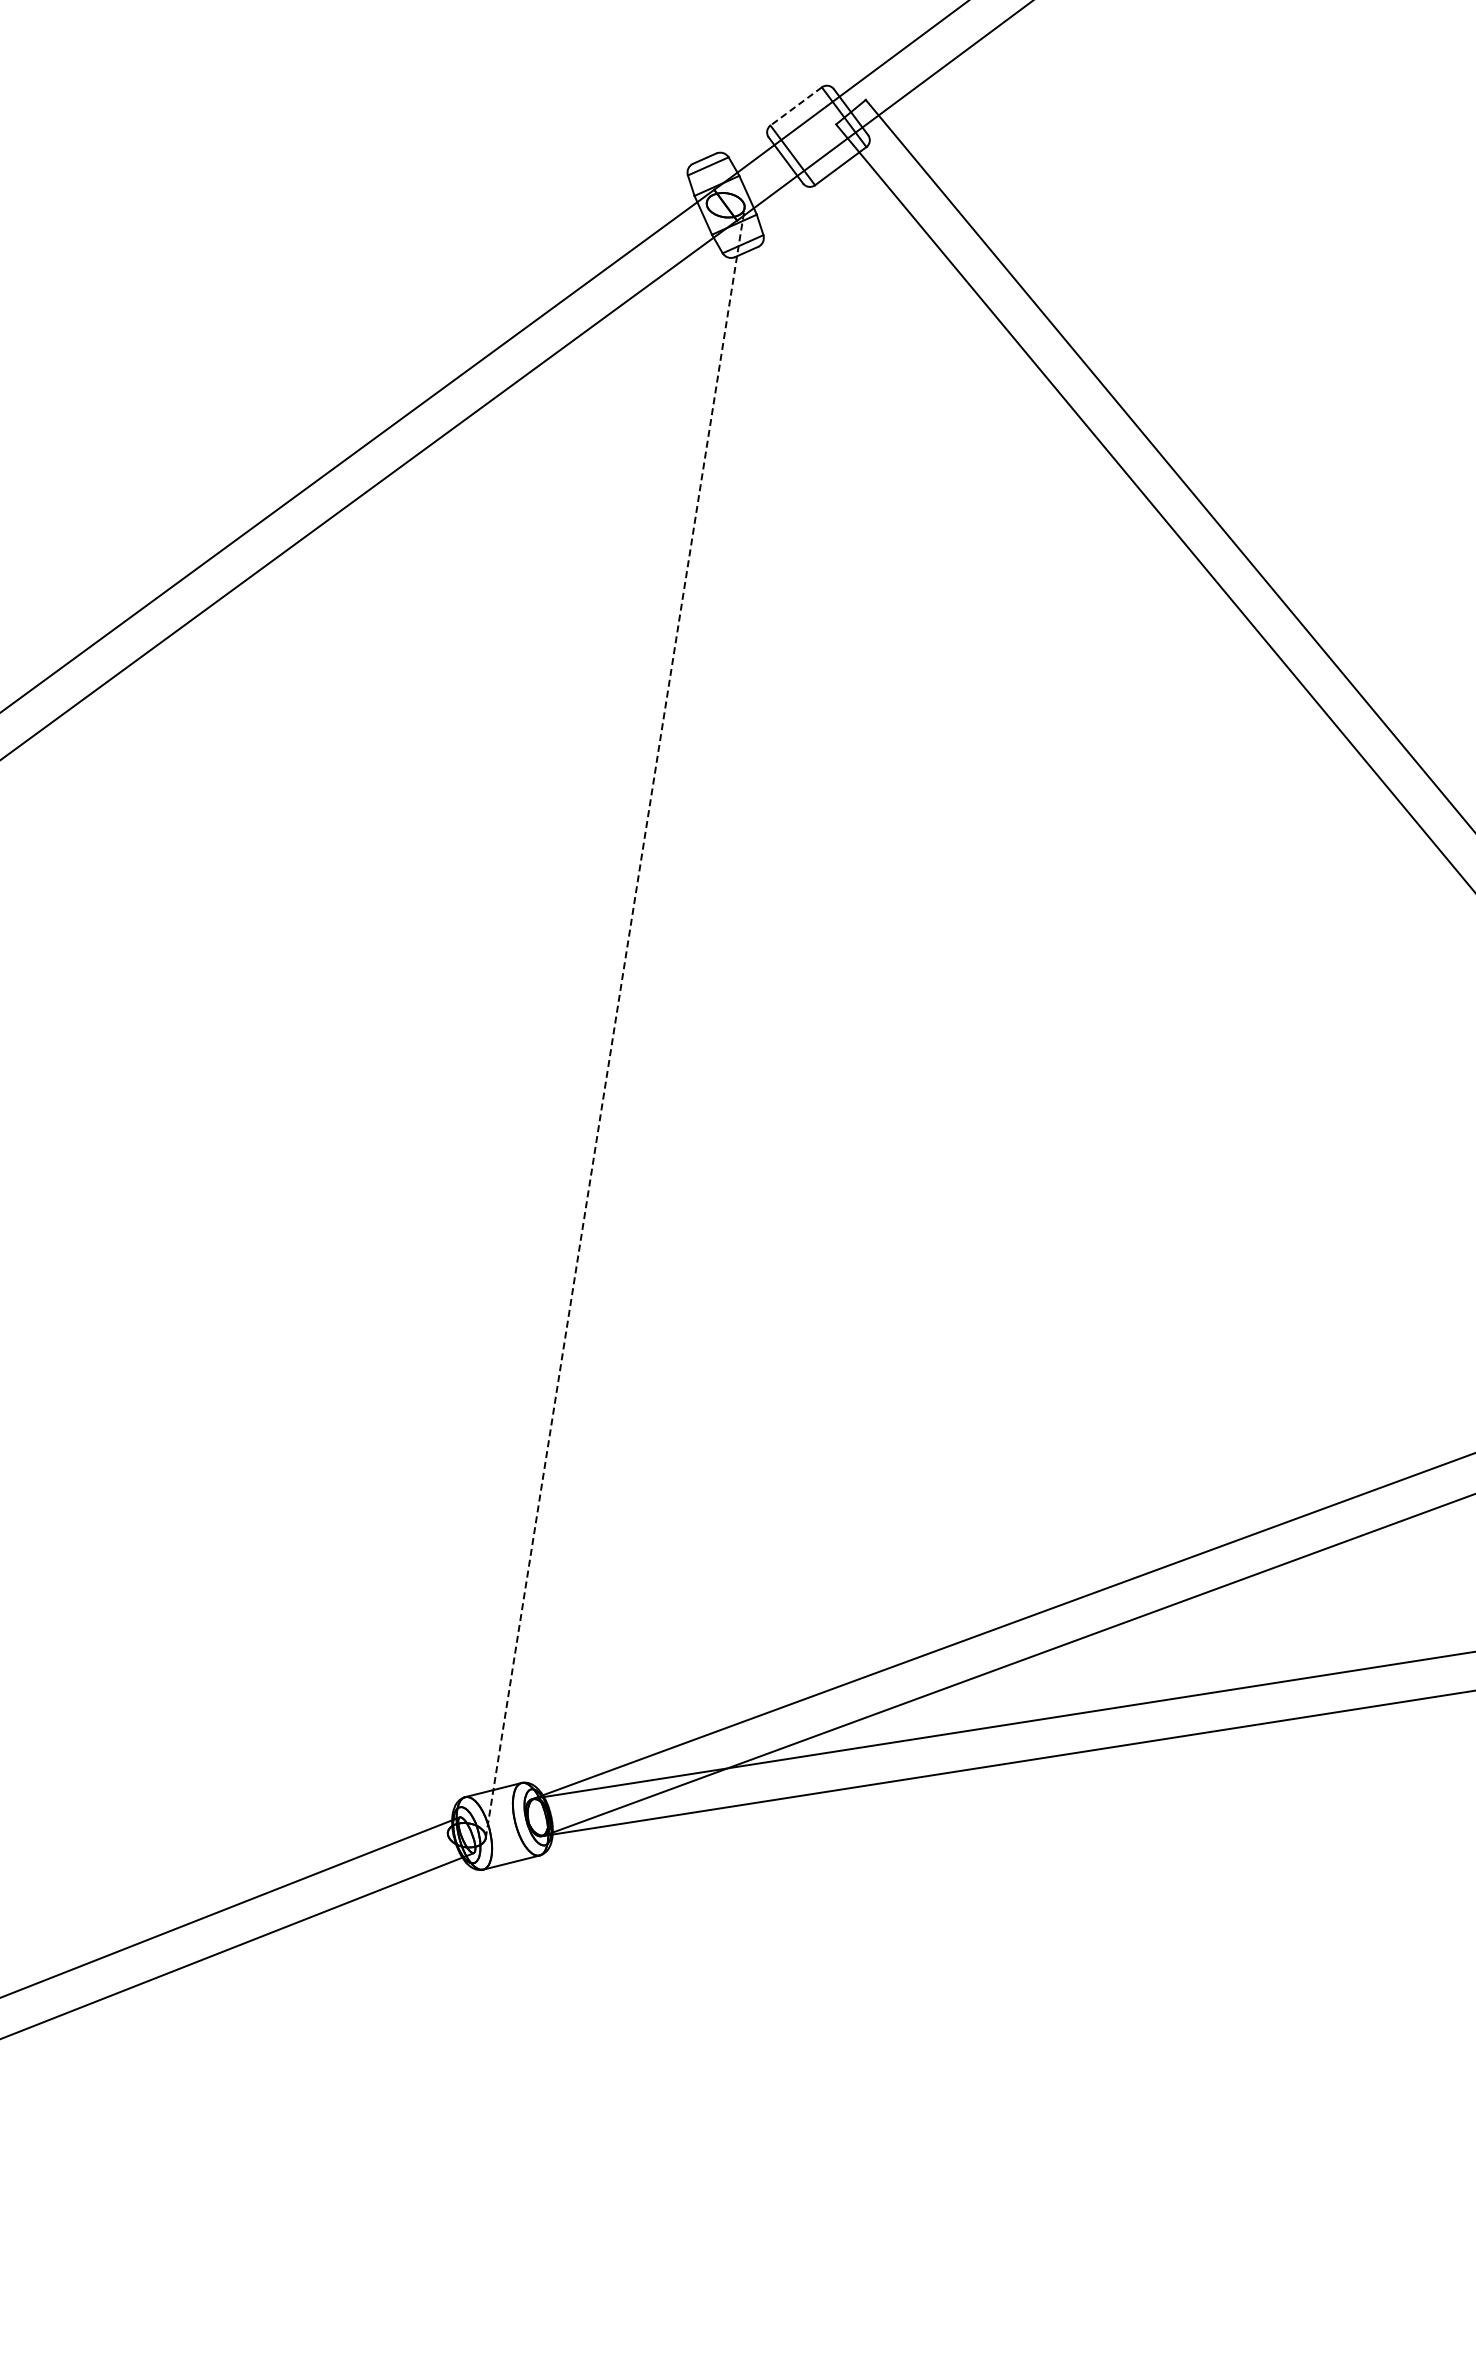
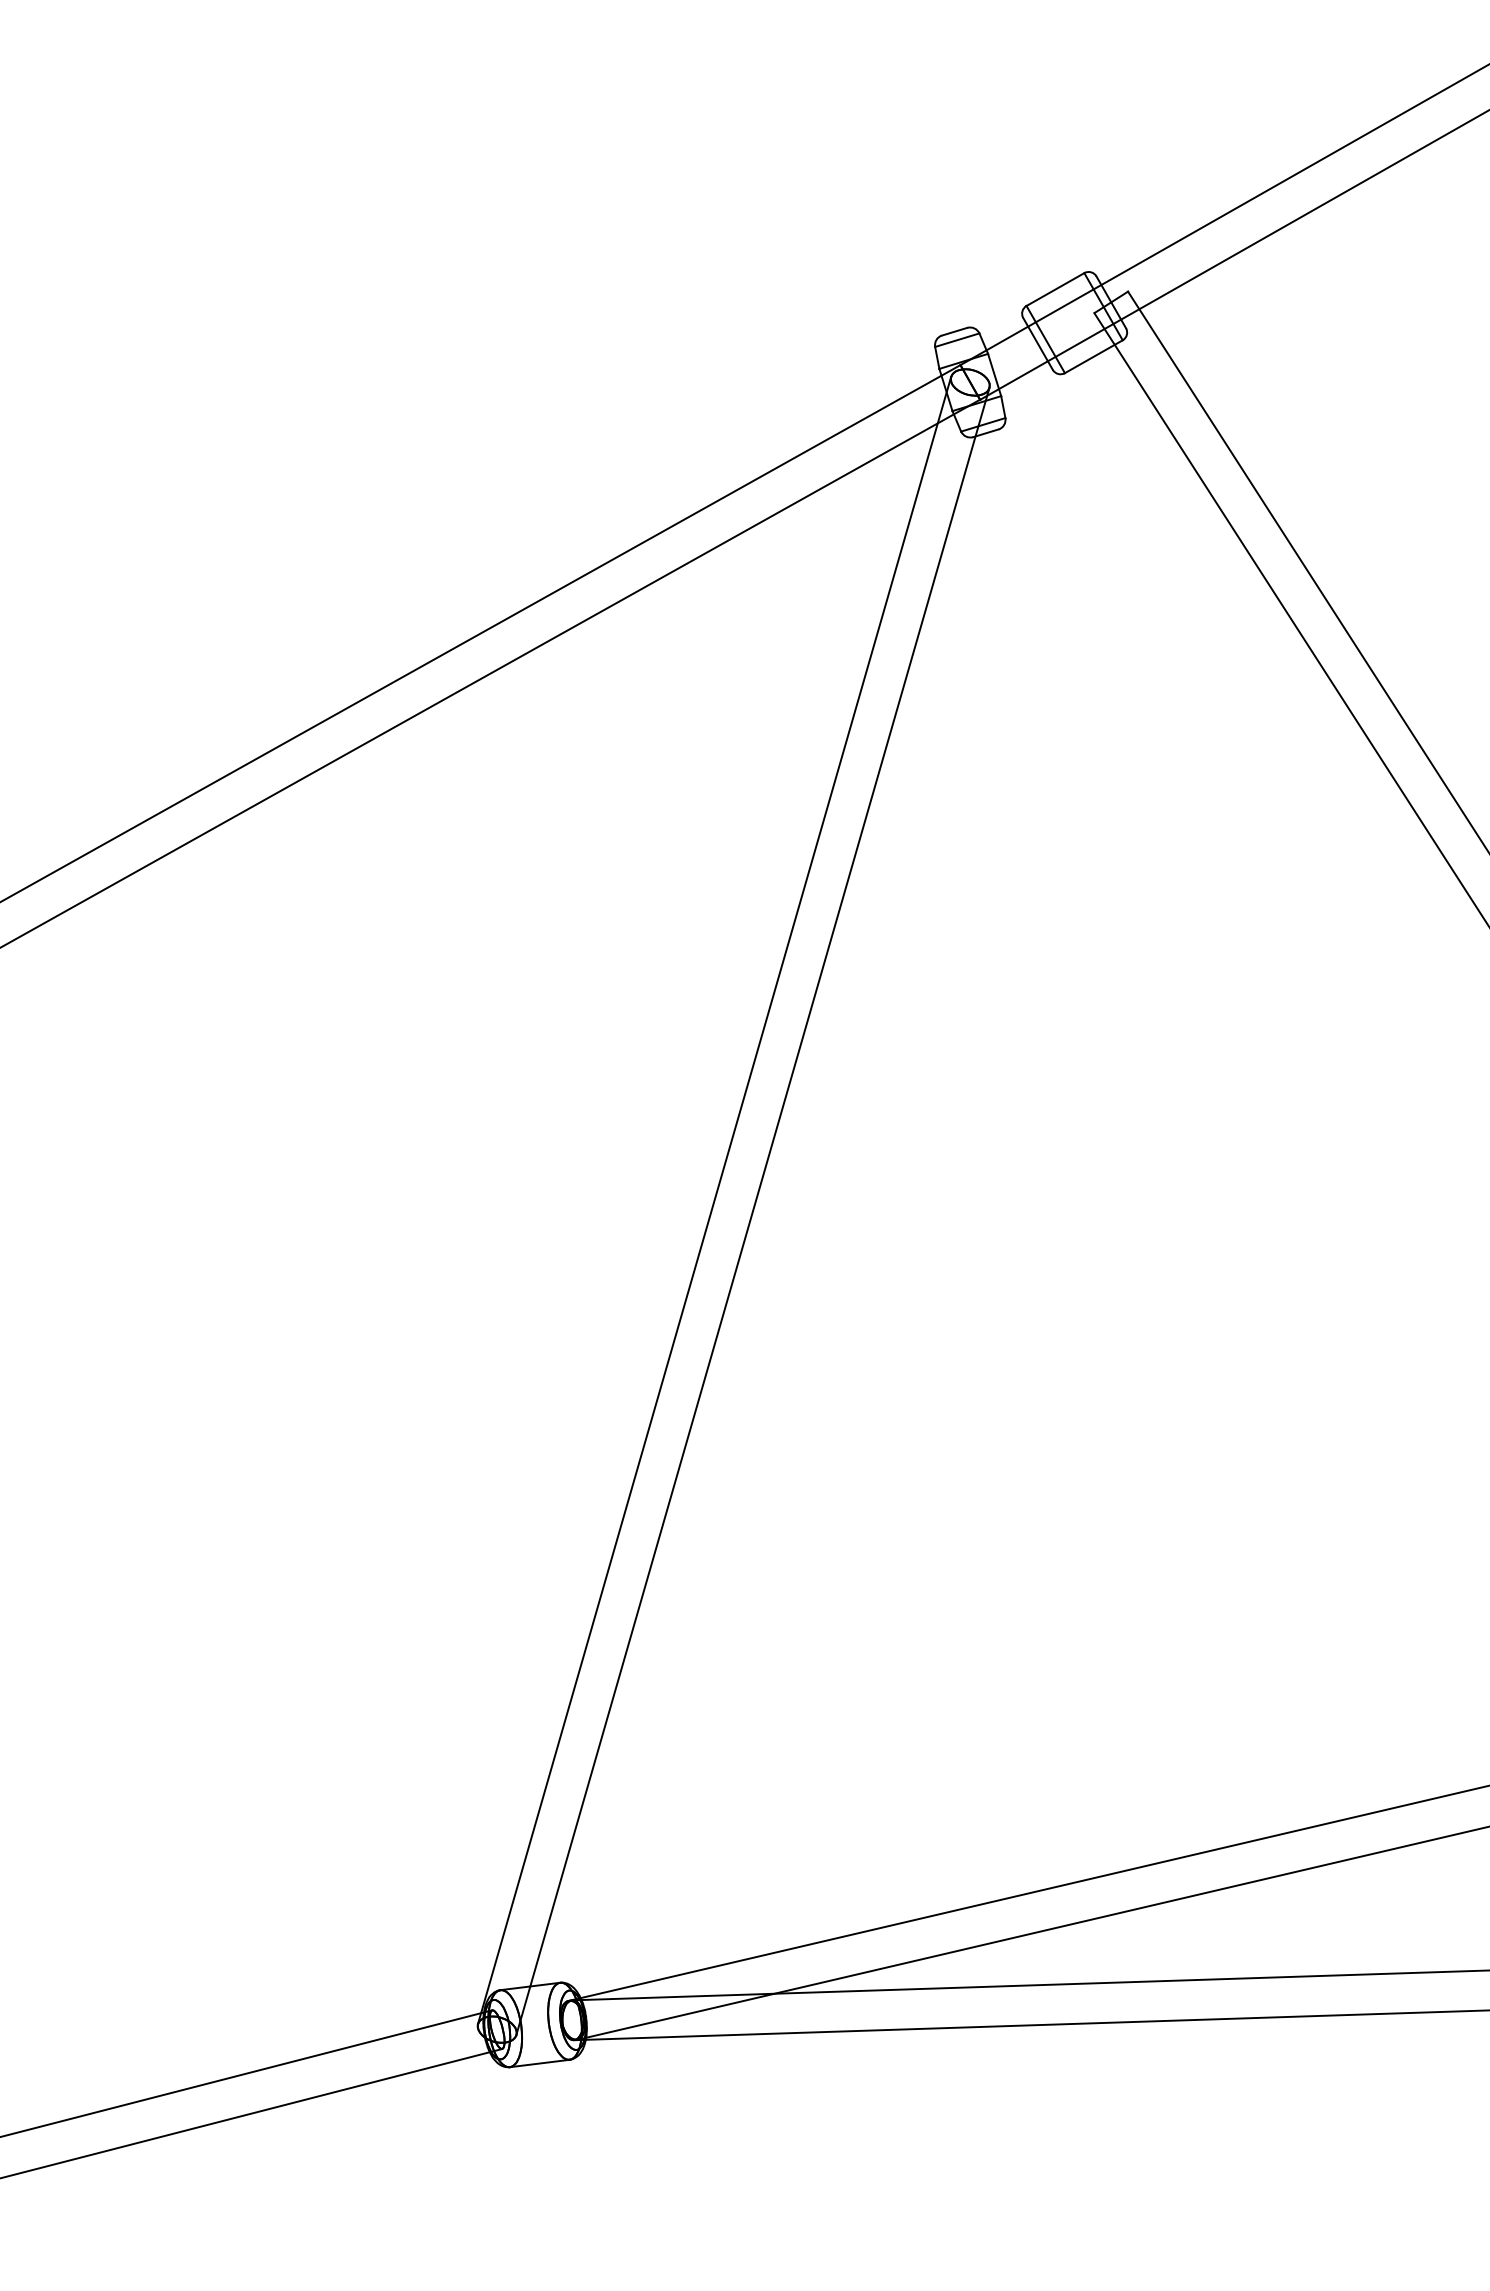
line: (795, 106) -> (1054, 289), dashed -> solid
line: (576, 1017) -> (713, 1200), added
line: (615, 1022) -> (753, 1210), dashed -> solid

